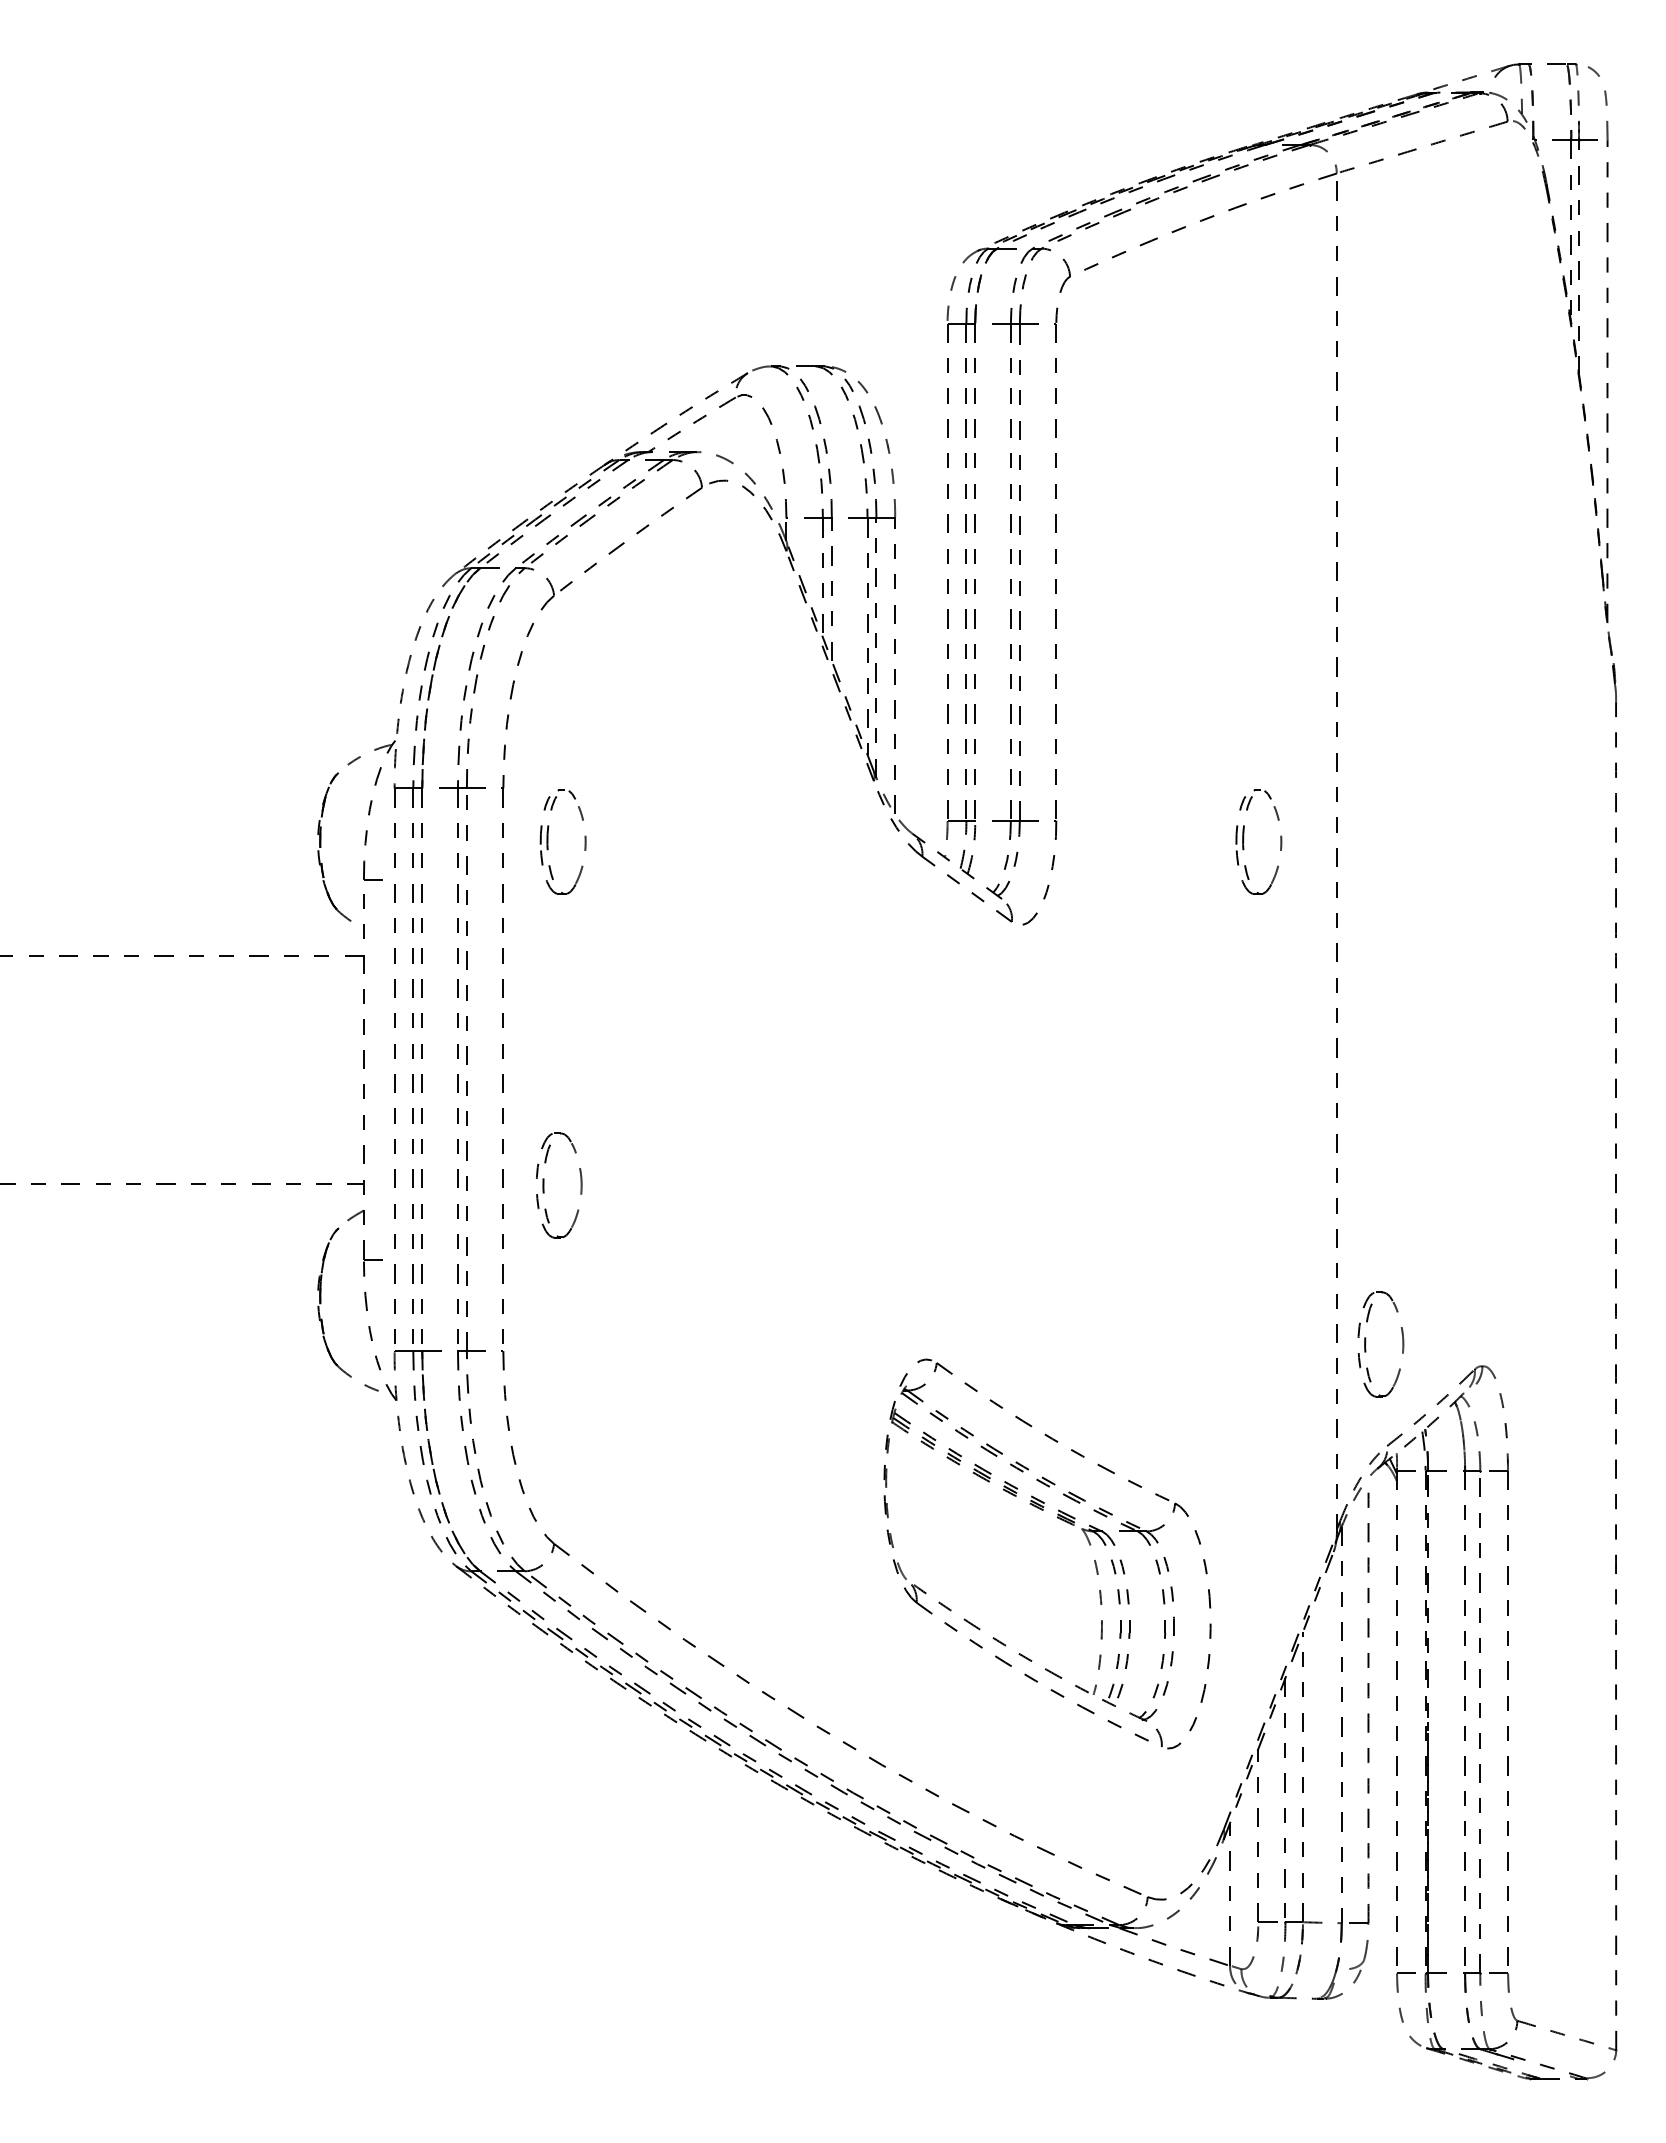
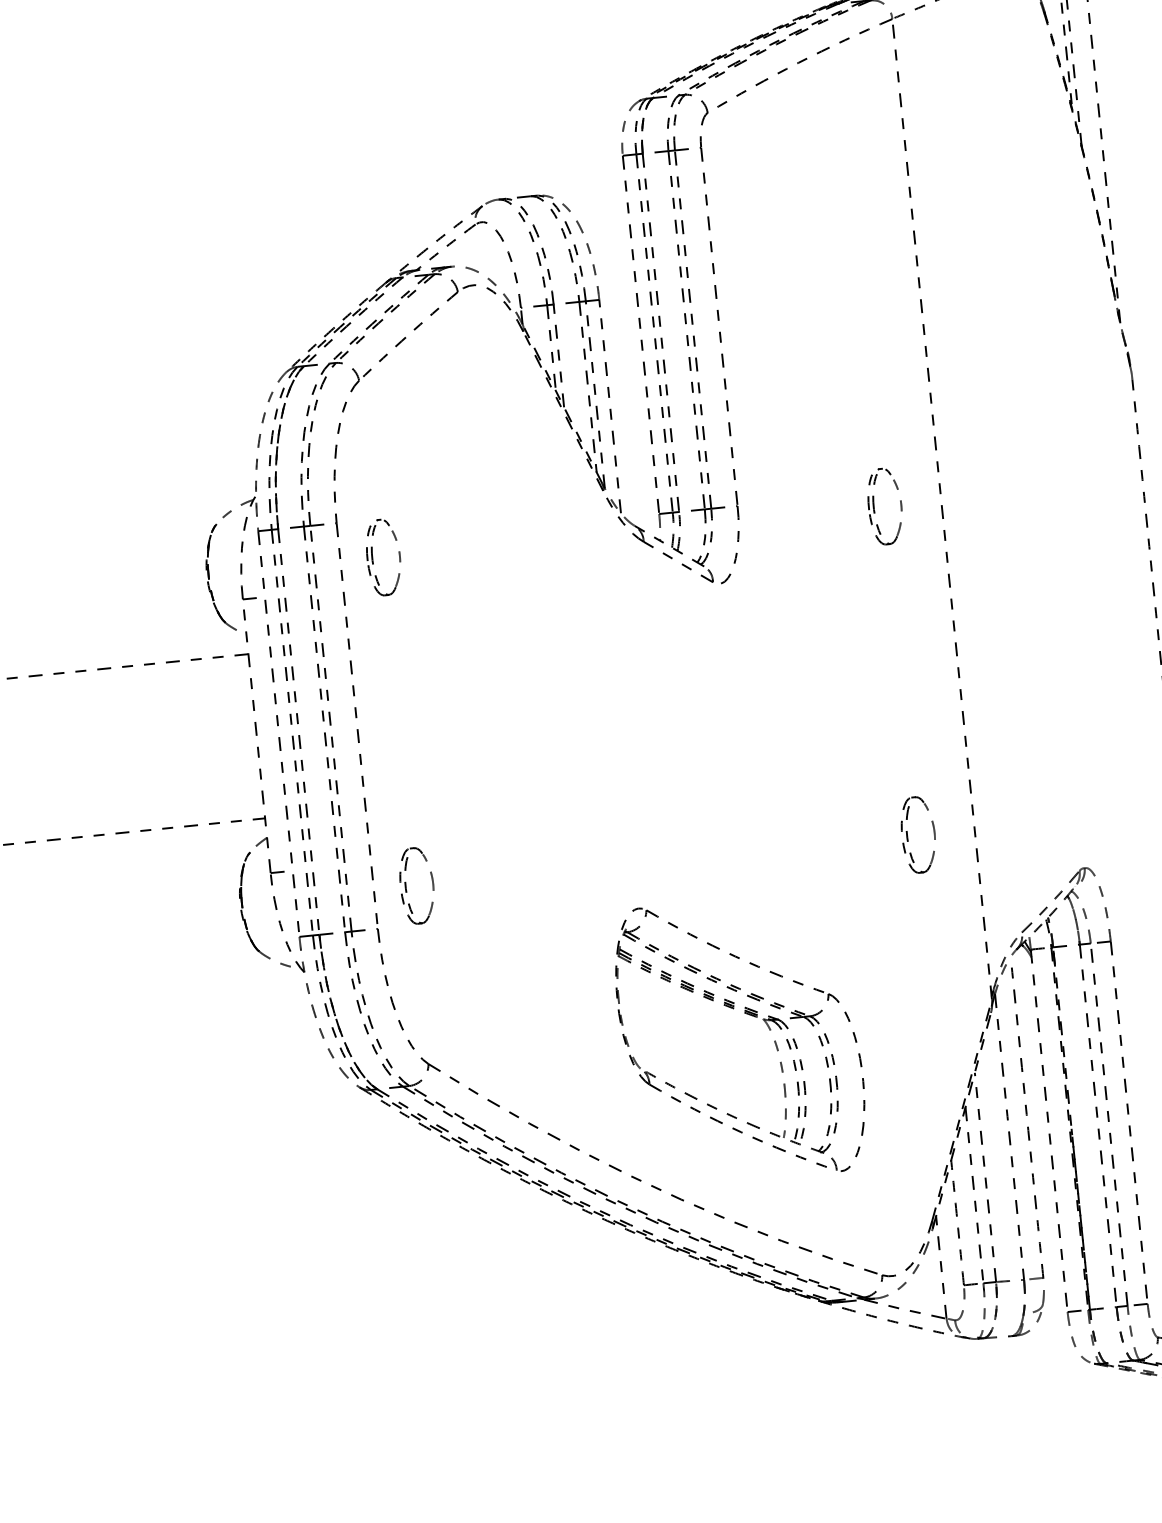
part: (544, 1185) -> (406, 886), moved
part: (1366, 1342) -> (908, 834), moved
part: (1063, 1521) -> (749, 1015), moved

